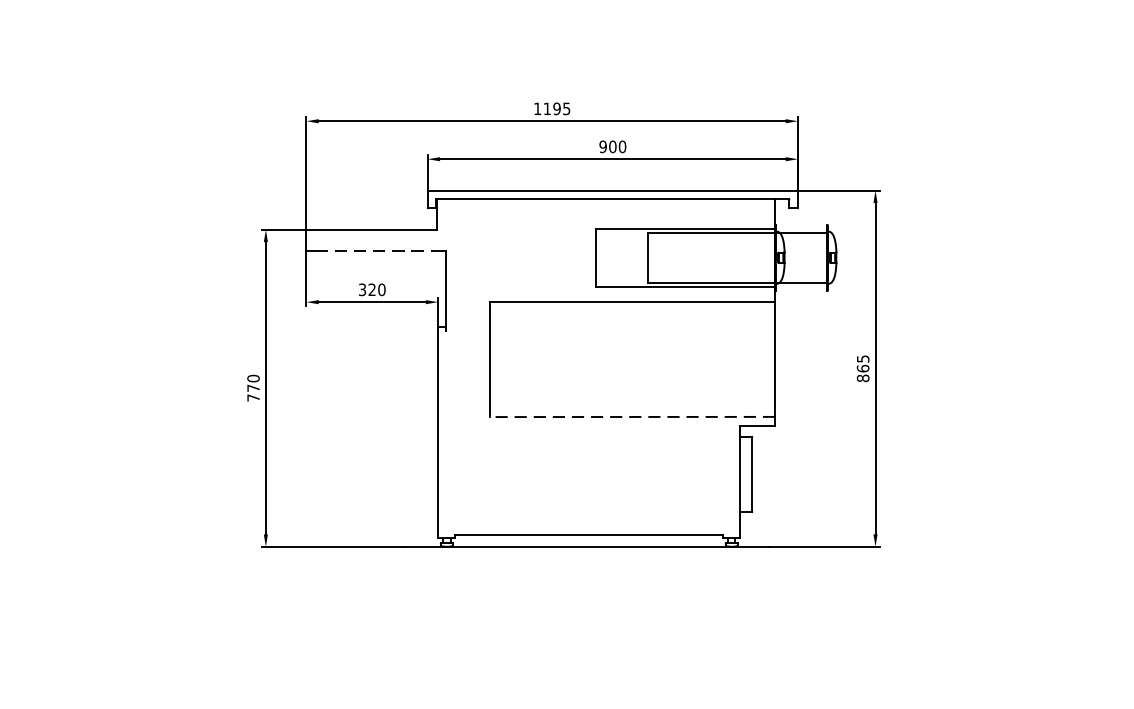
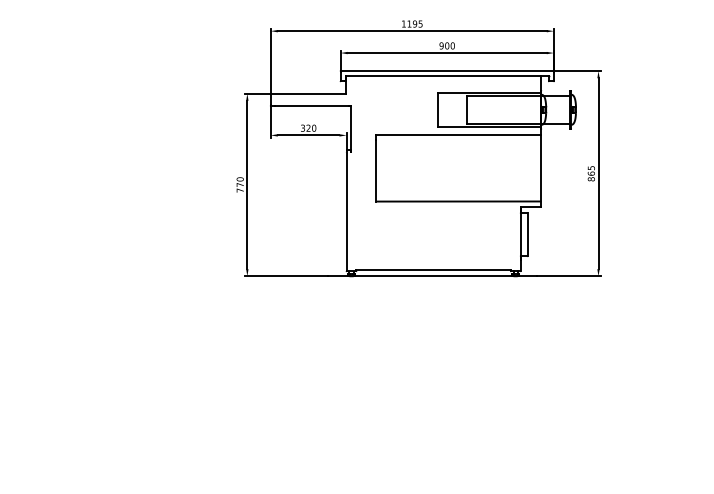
line: (378, 250) -> (312, 105), dashed -> solid
line: (632, 416) -> (458, 201), dashed -> solid

